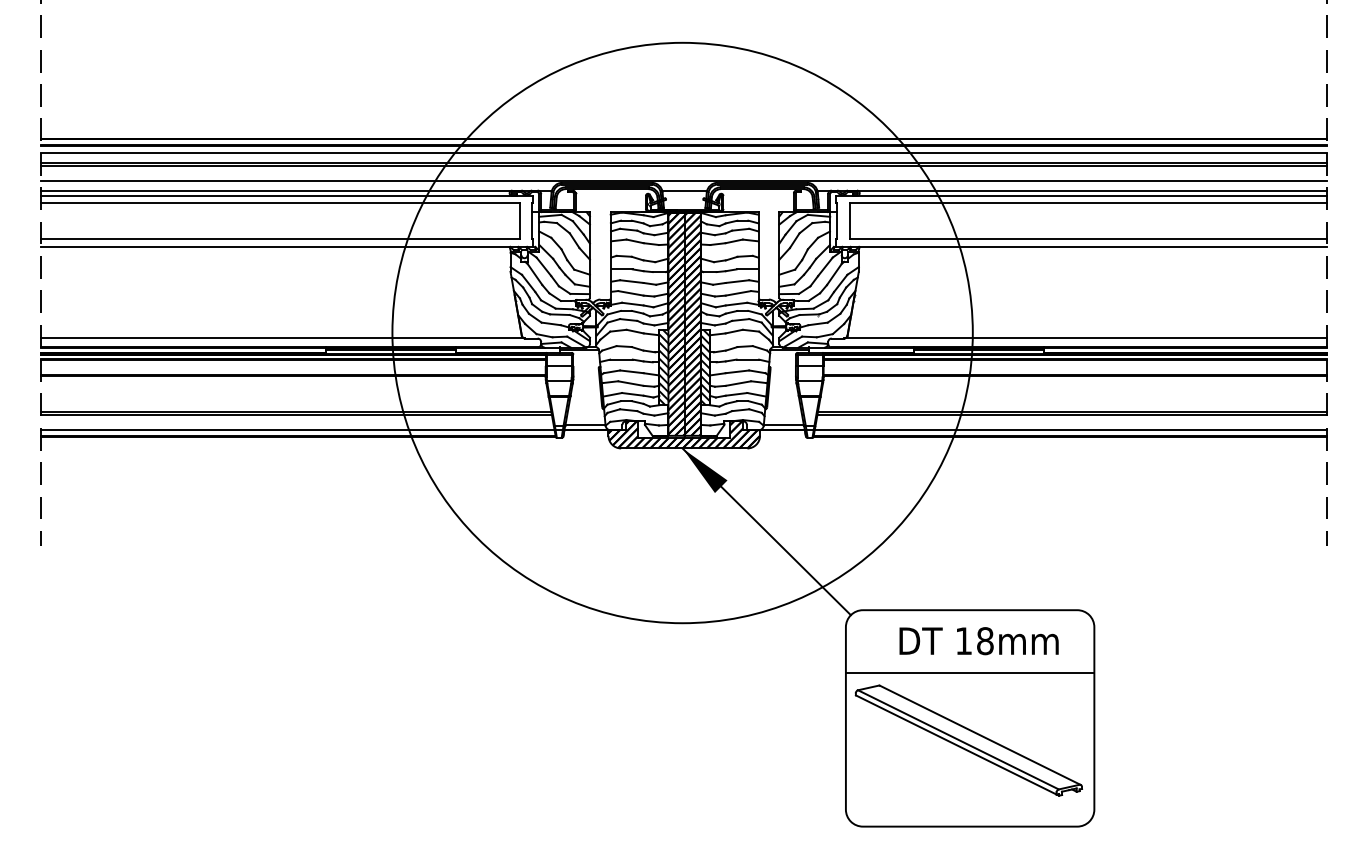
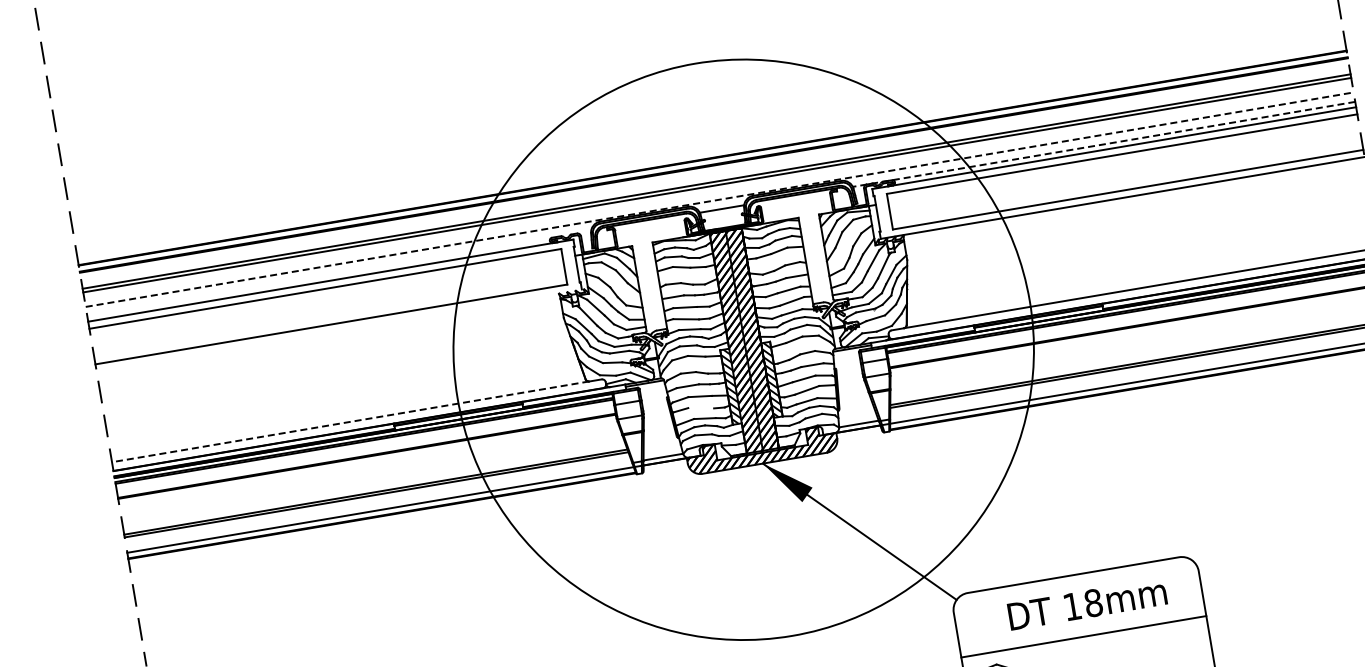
line: (683, 153) -> (714, 172), removed
line: (683, 181) -> (719, 200), solid -> dashed
line: (296, 190) -> (339, 273), removed
line: (1072, 190) -> (1104, 144), solid -> dashed
line: (287, 246) -> (339, 330), removed
line: (282, 338) -> (350, 421), solid -> dashed
line: (630, 383) -> (700, 408), removed

